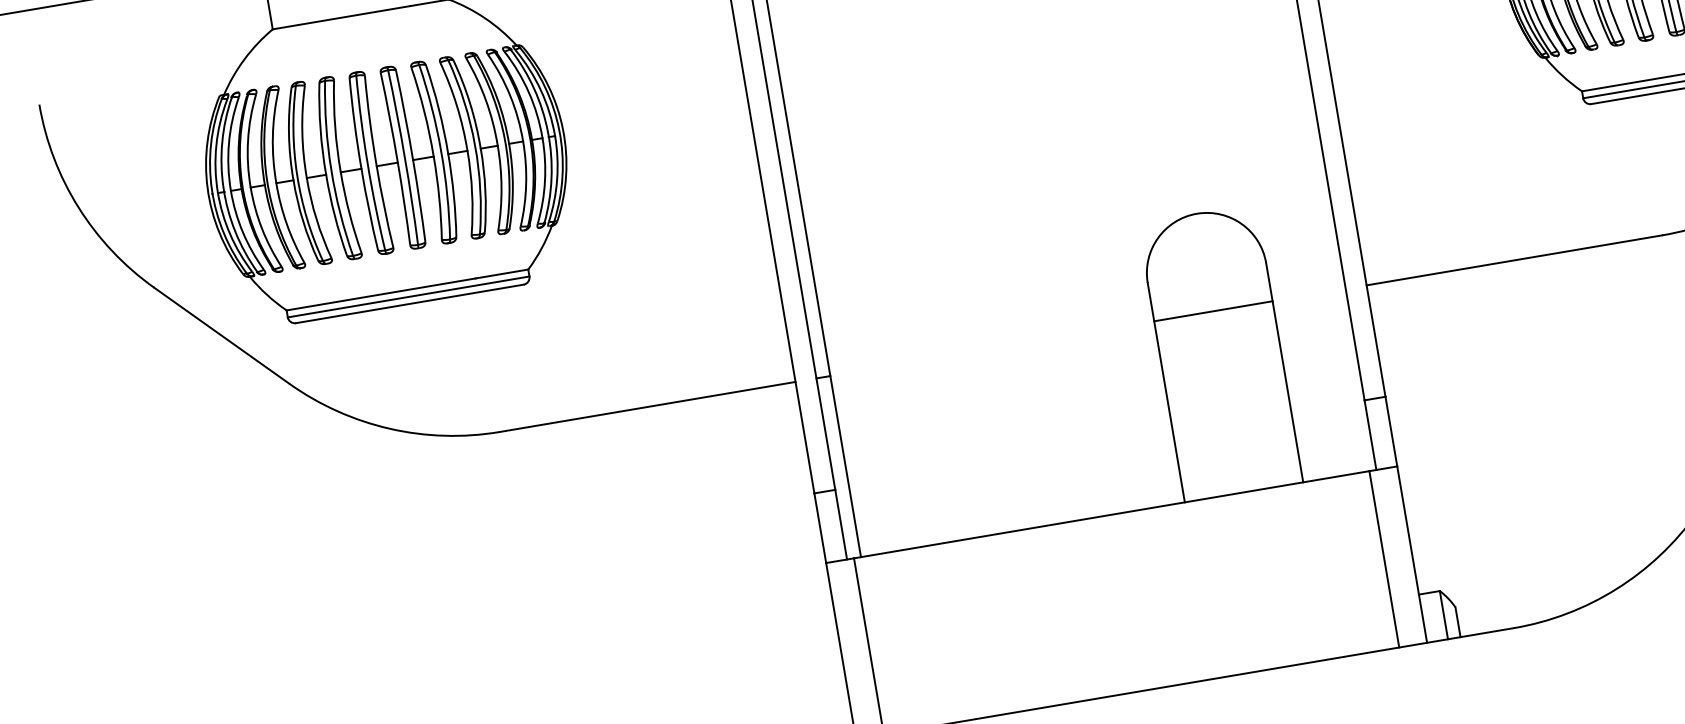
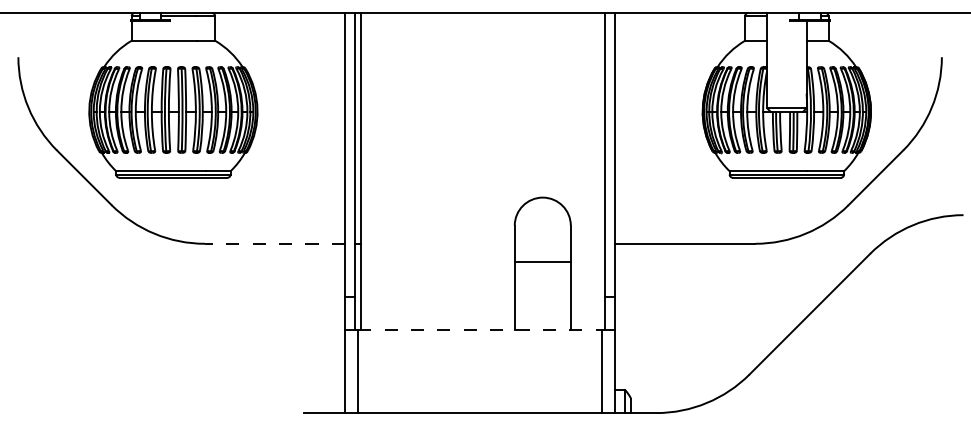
line: (1212, 310) -> (542, 261), moved
line: (646, 406) -> (274, 243), solid -> dashed
line: (1112, 514) -> (480, 329), solid -> dashed

